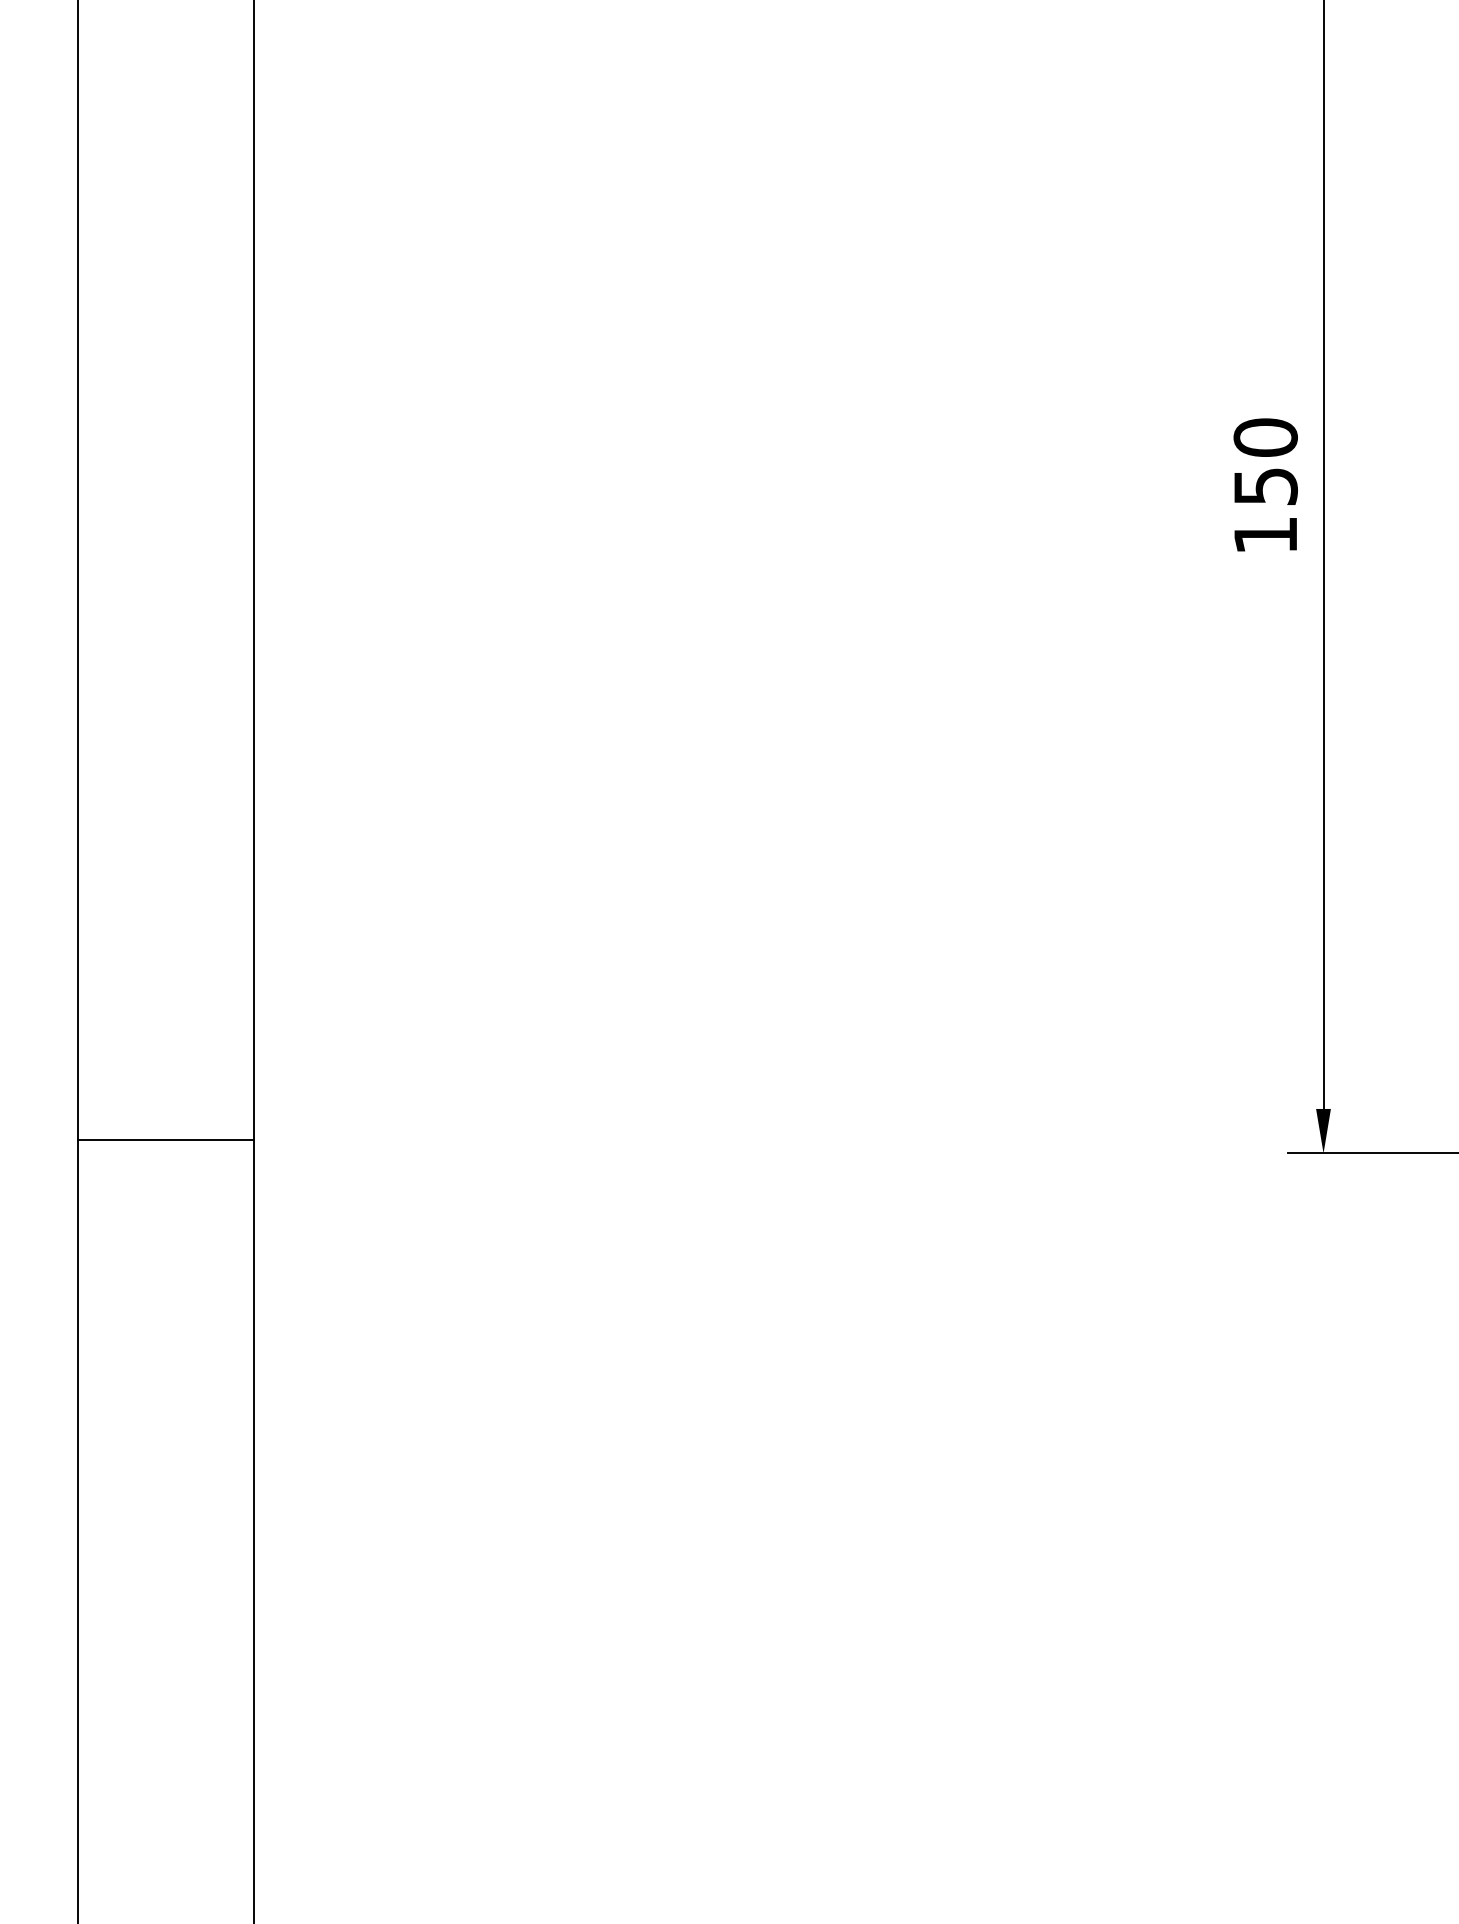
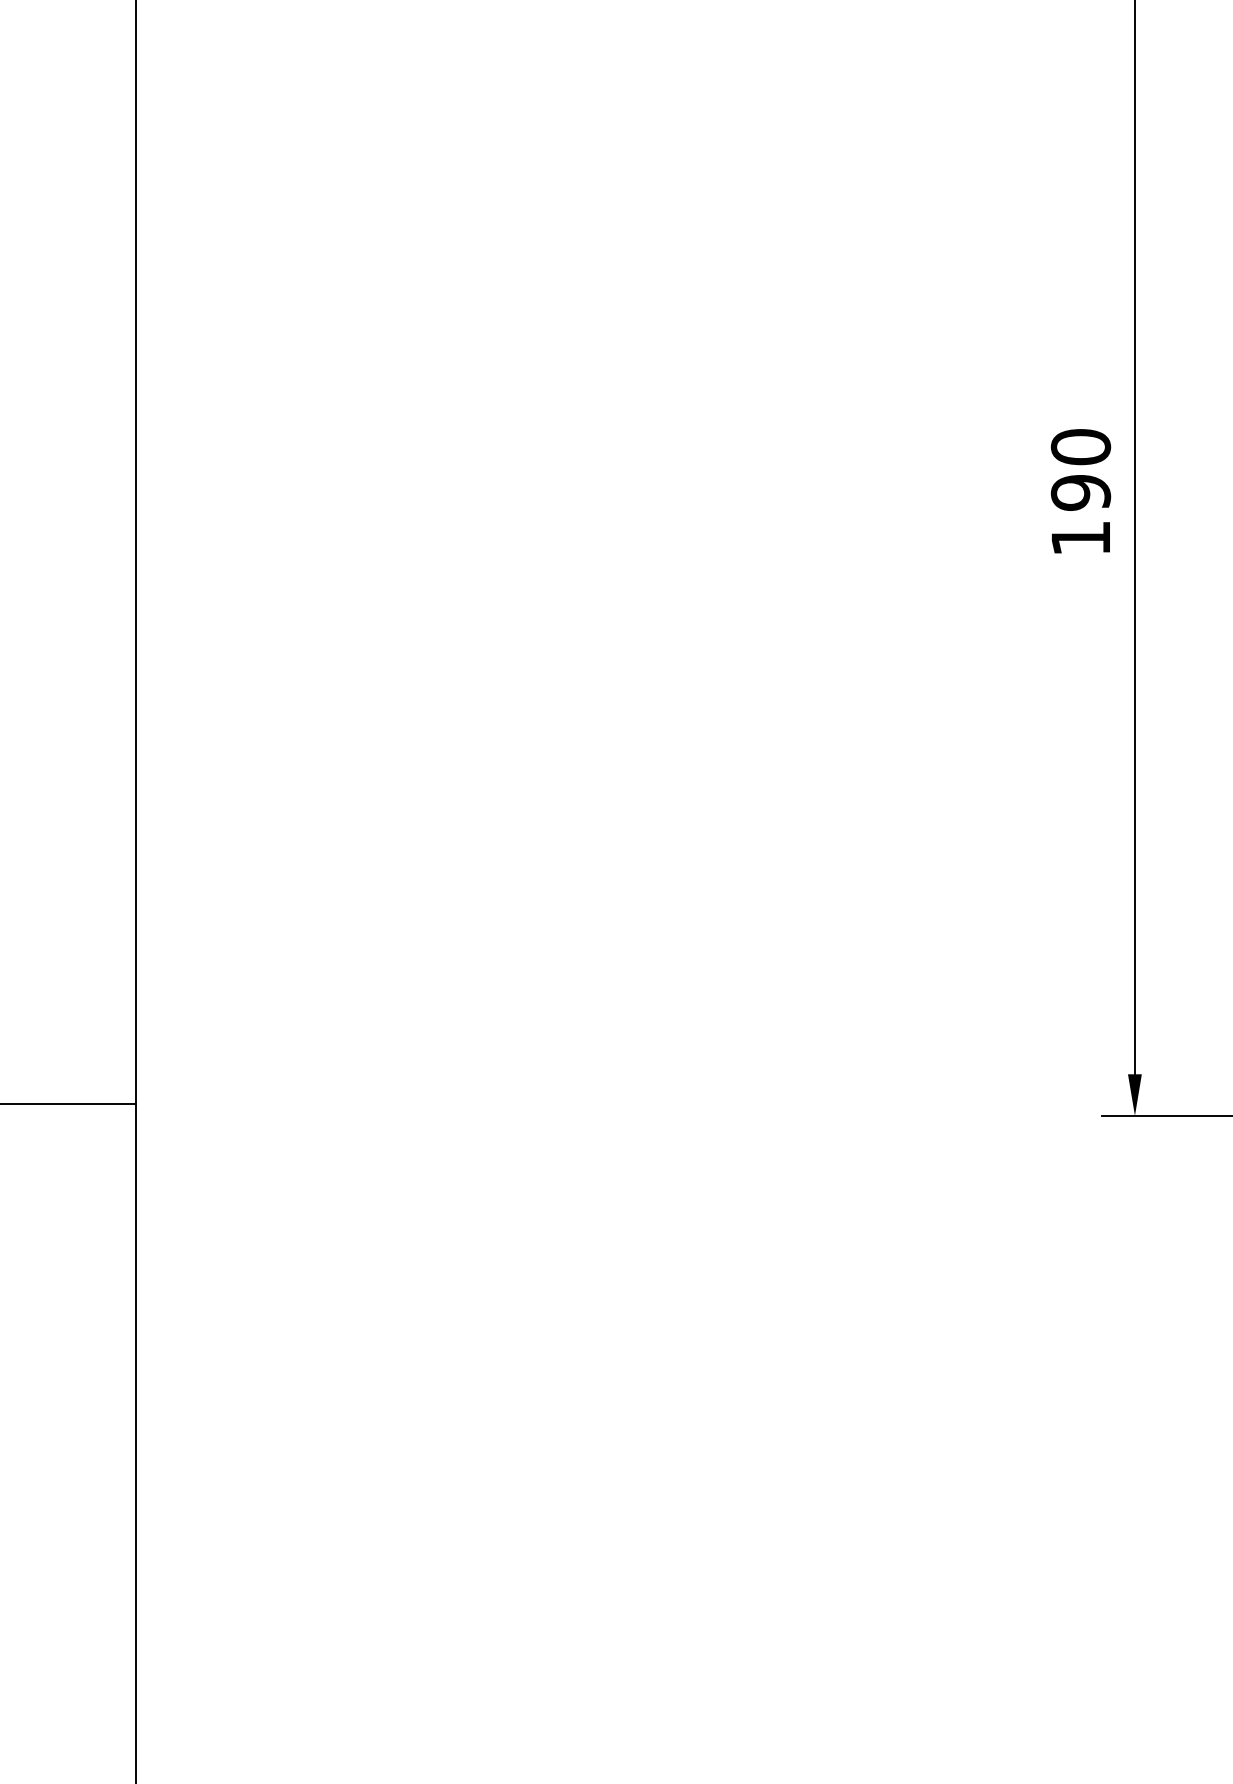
text: (1265, 486) -> (1080, 492), 150 -> 190

